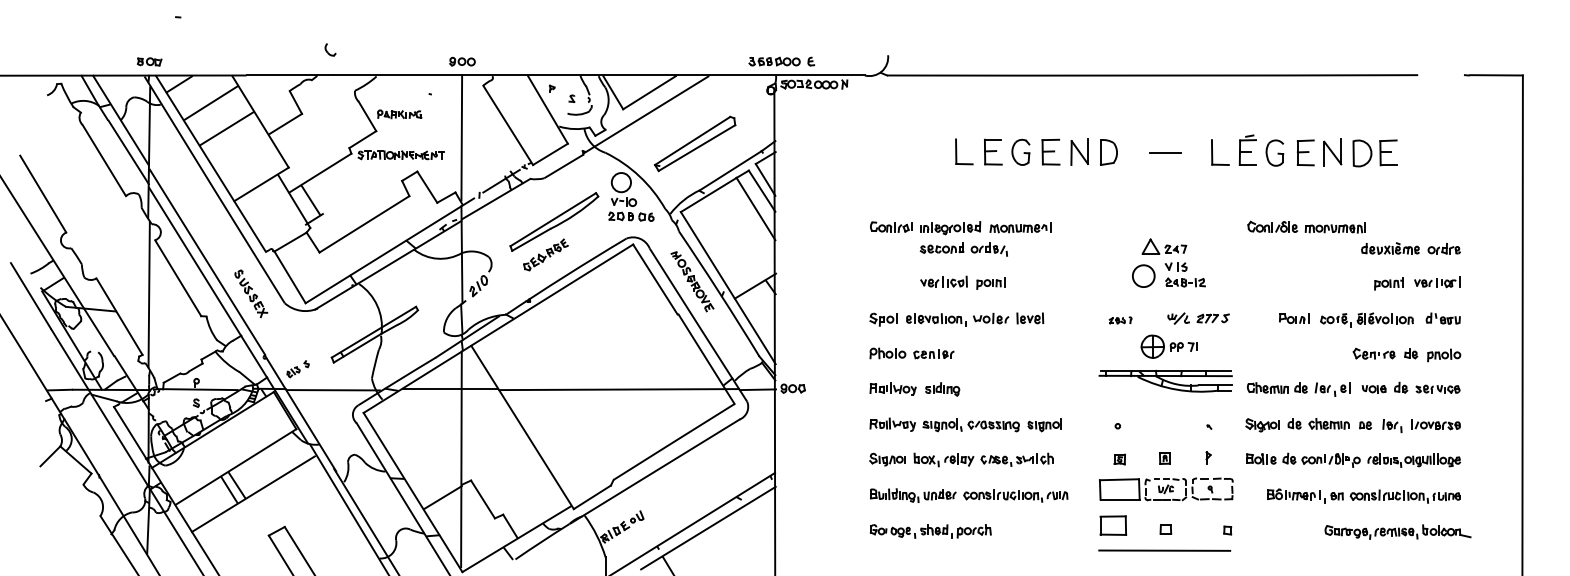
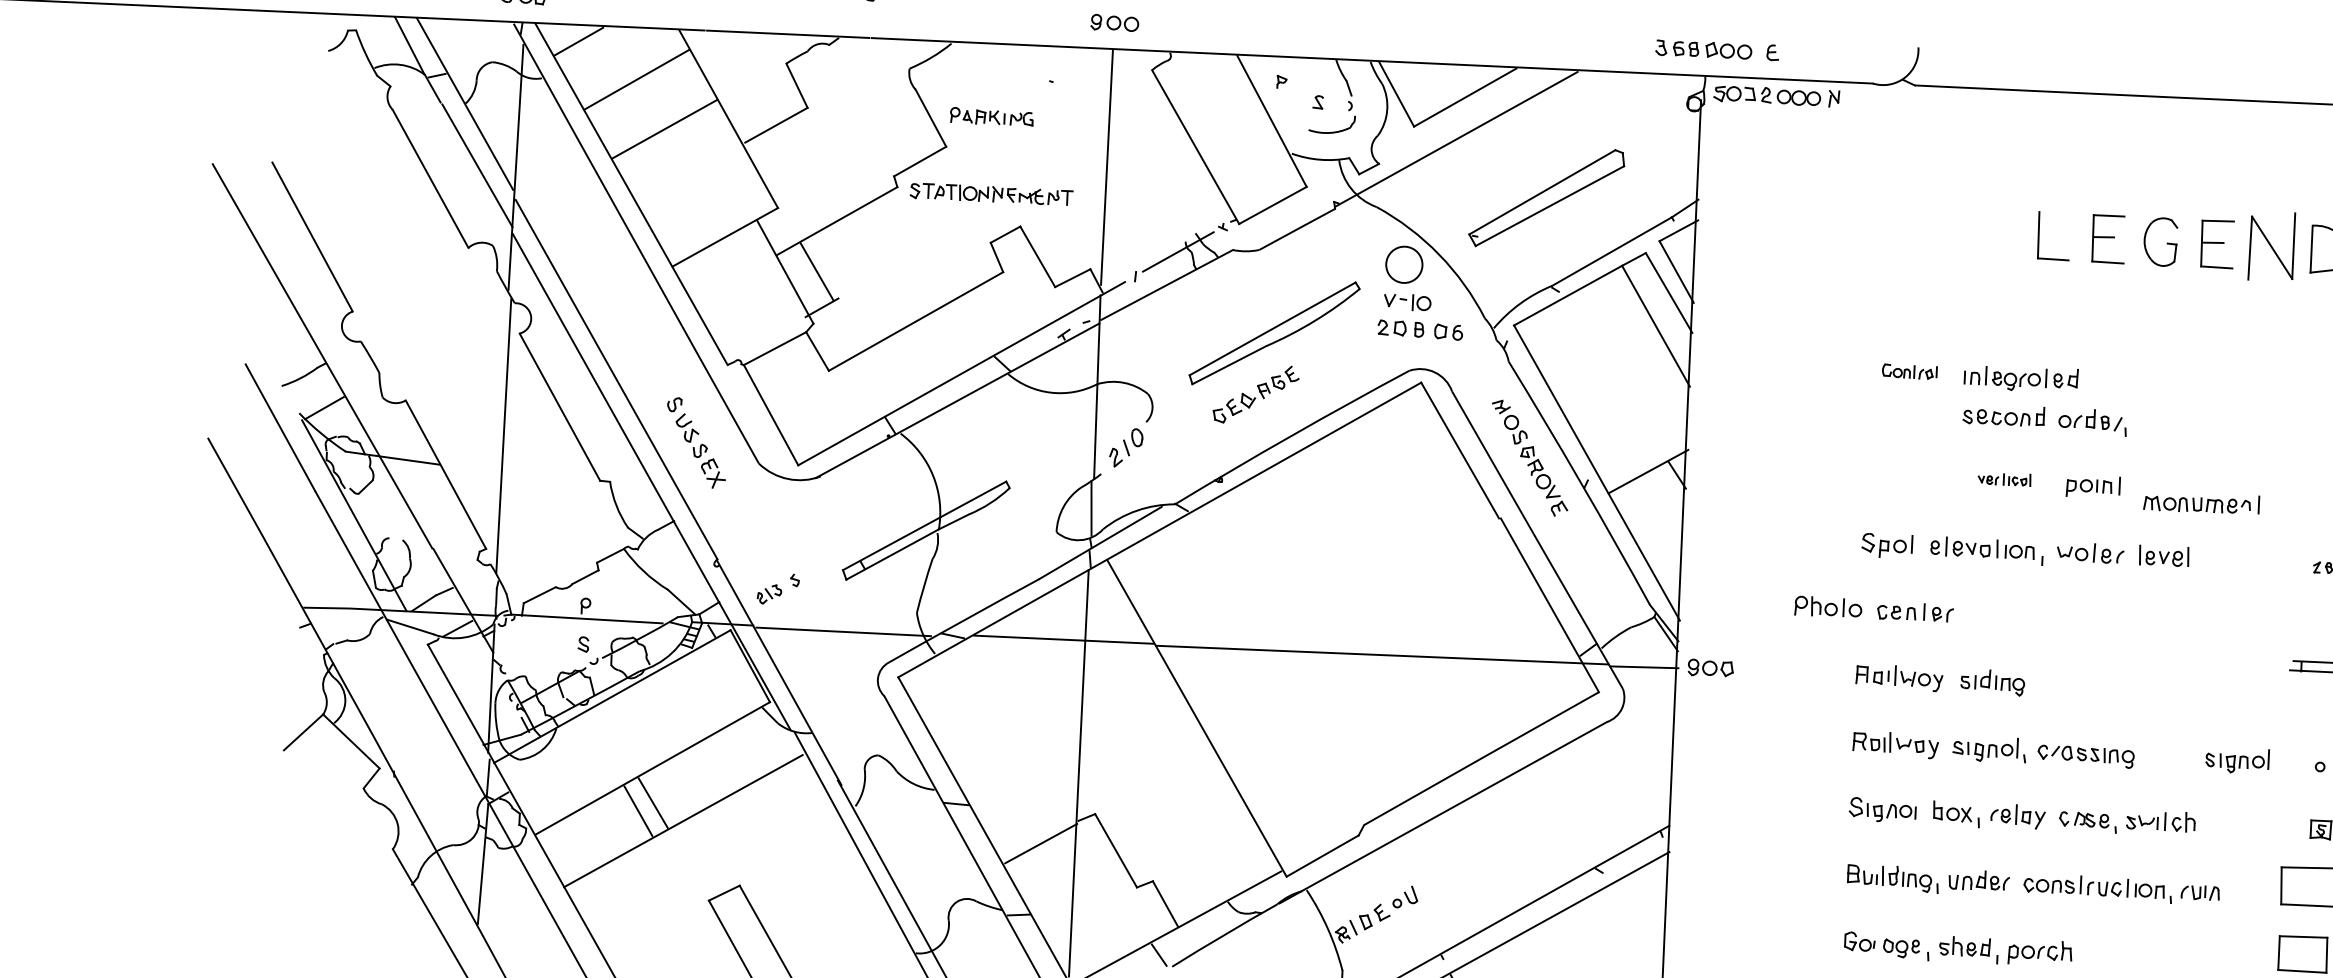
part: (1079, 151) -> (2271, 245), size x1.4
part: (891, 226) -> (1910, 370), size x0.7
part: (1020, 227) -> (2201, 503), moved
part: (943, 281) -> (2003, 478), size x0.6
part: (911, 353) -> (1872, 609), moved
part: (1044, 425) -> (2236, 761), moved

